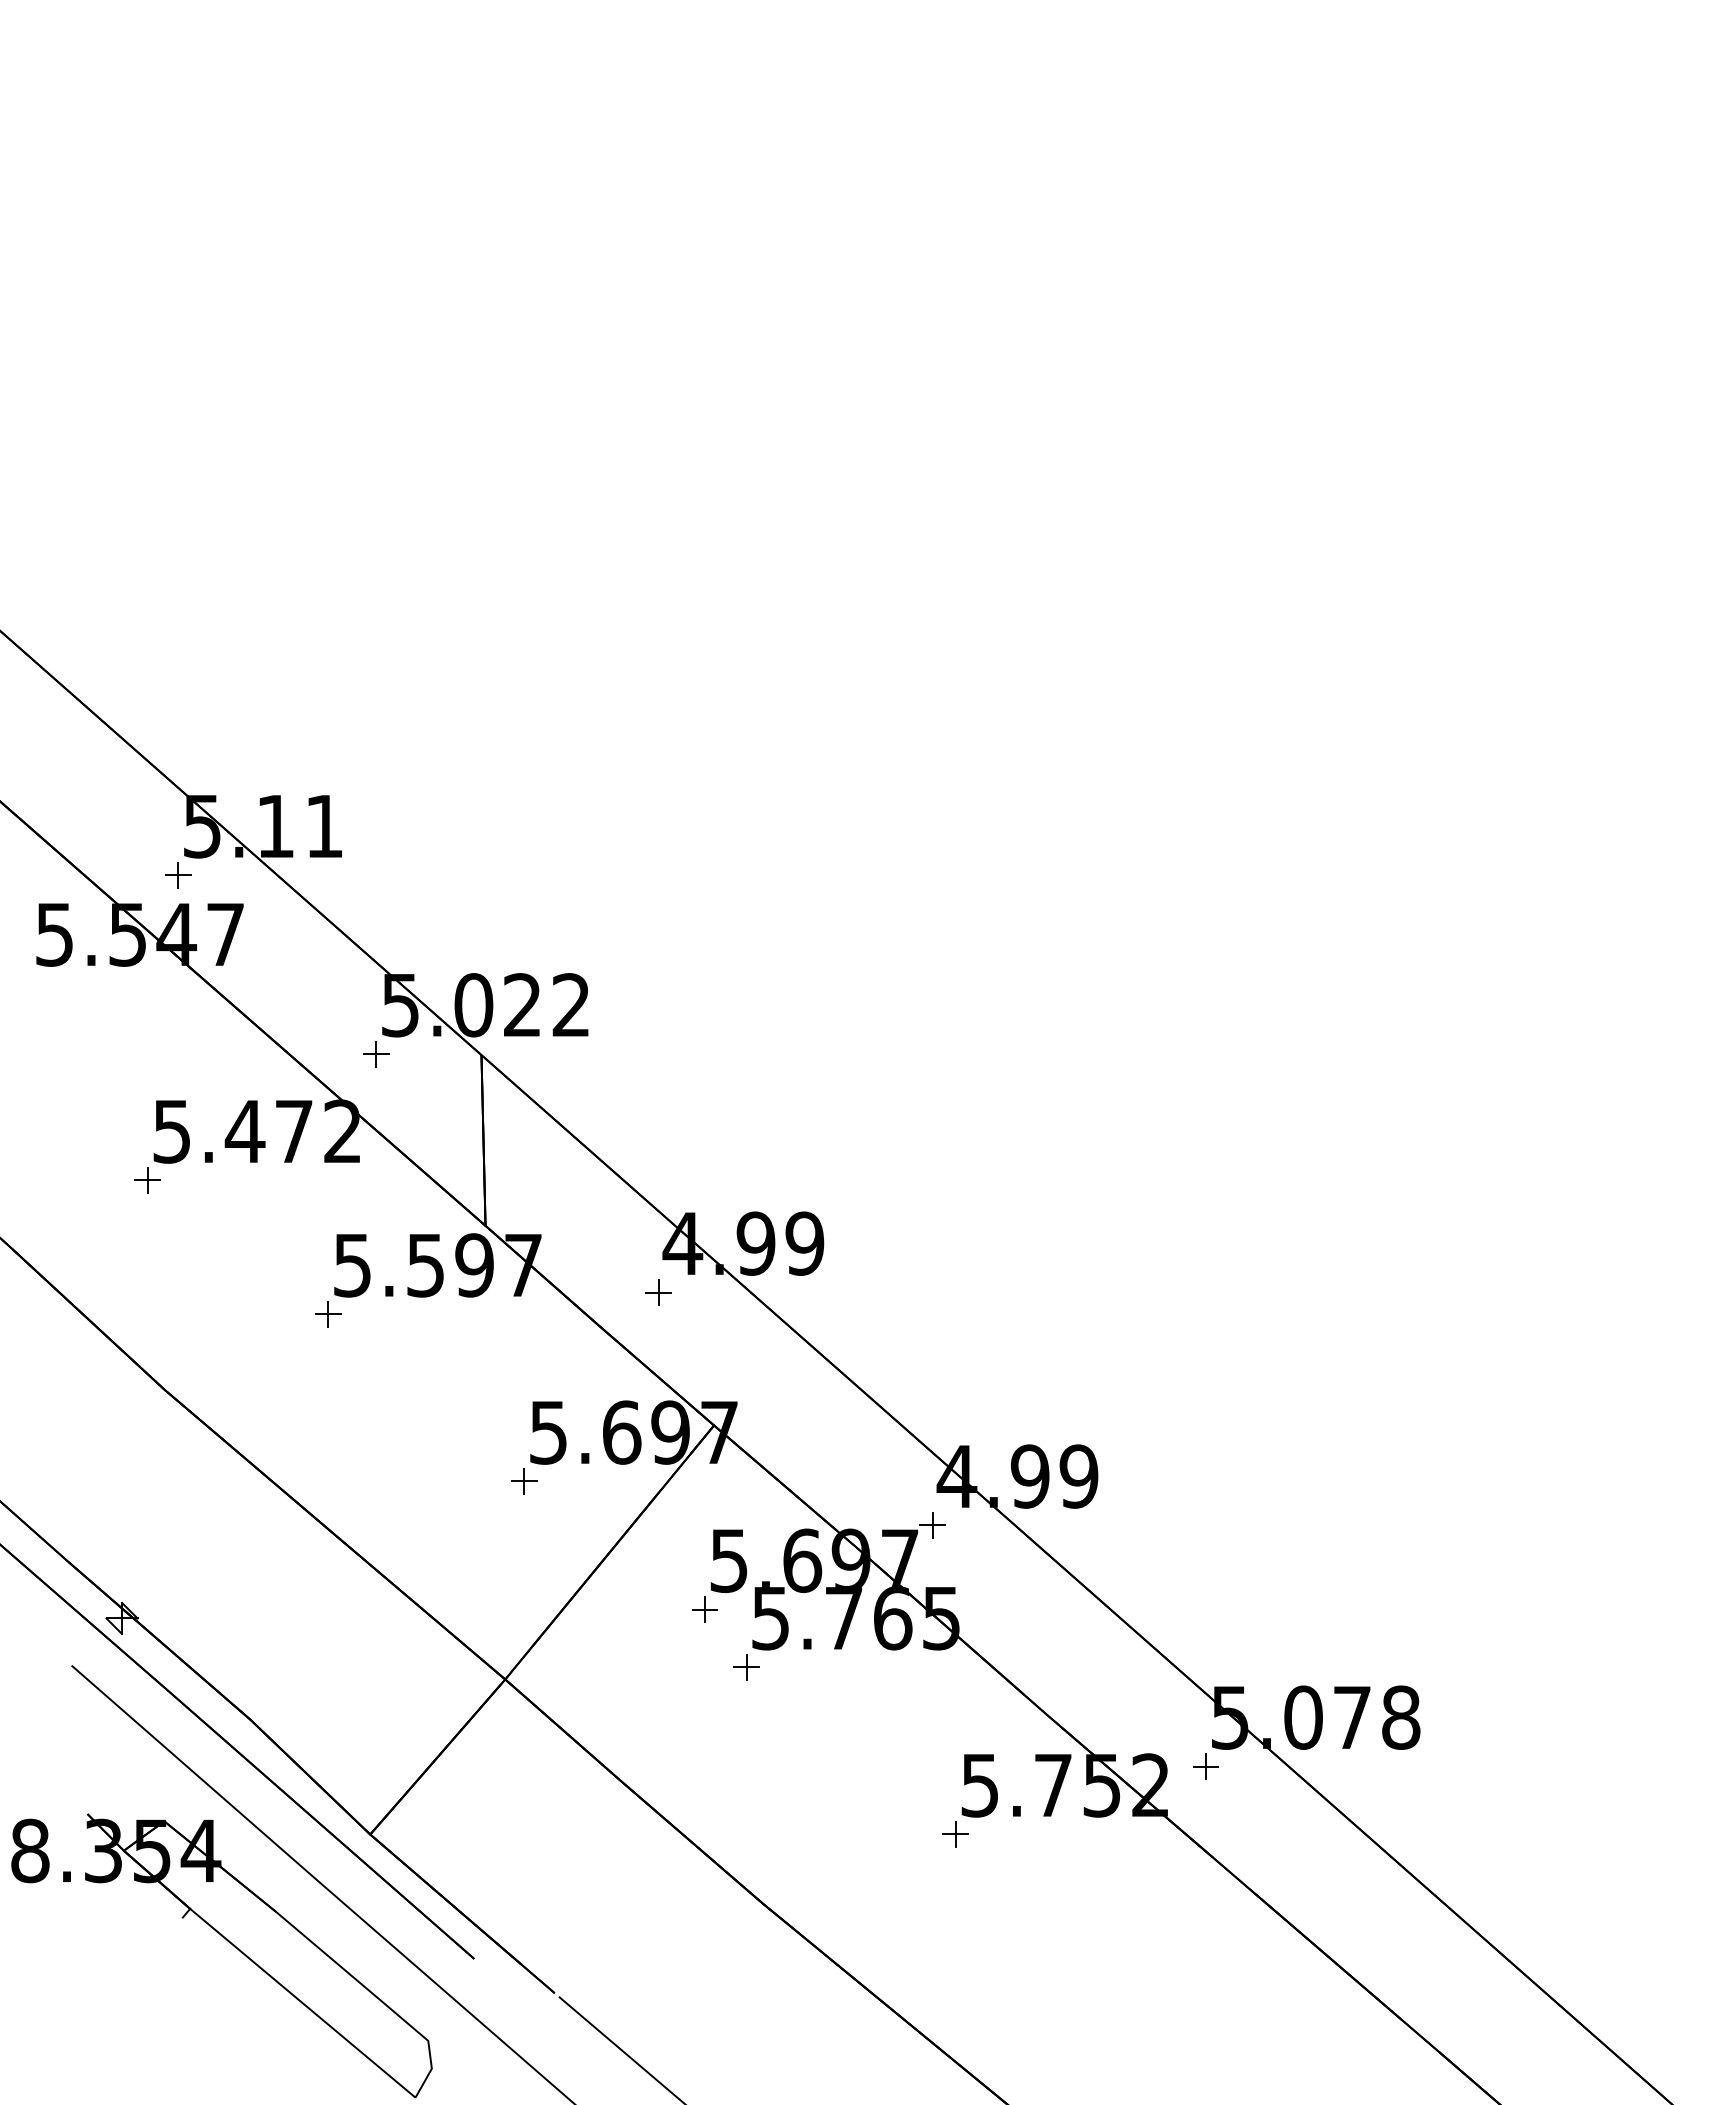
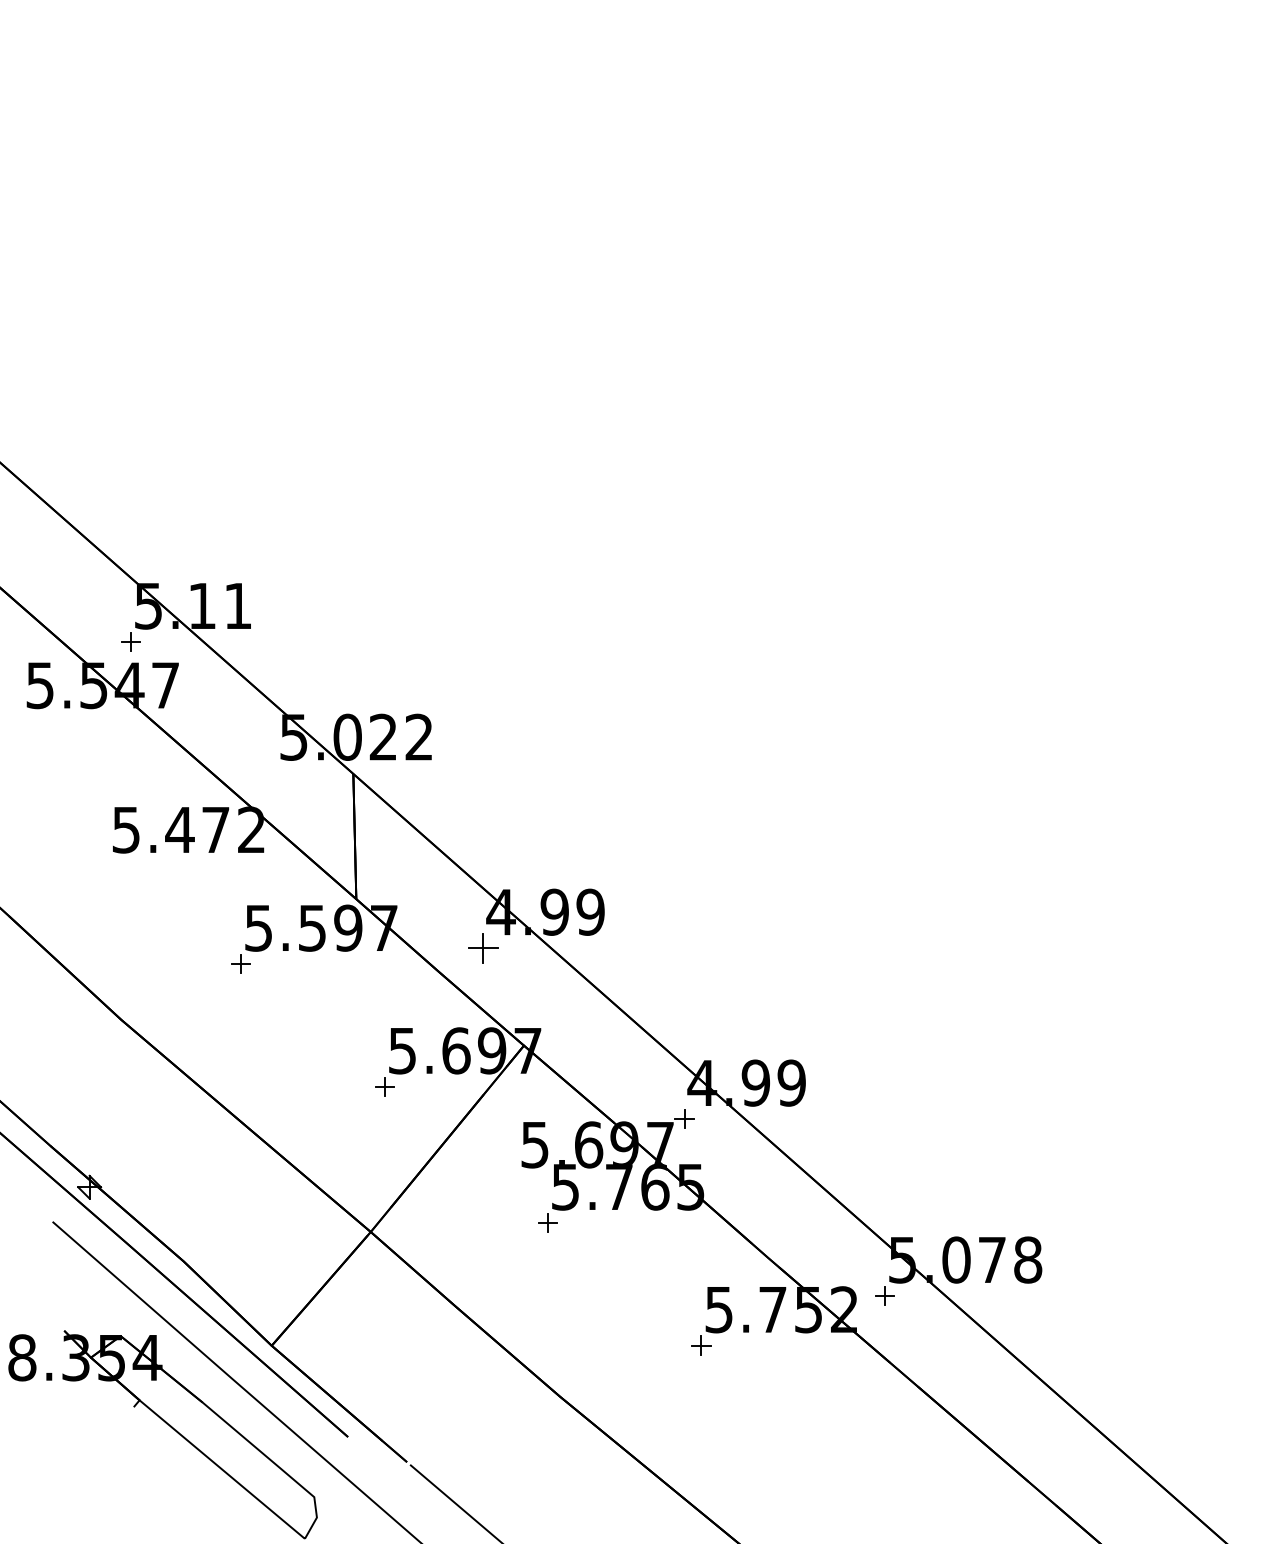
part: (376, 1054) -> (276, 773), removed
part: (147, 1180) -> (108, 865), removed
part: (658, 1292) -> (483, 948), size x1.6
part: (704, 1609) -> (516, 1180), removed

